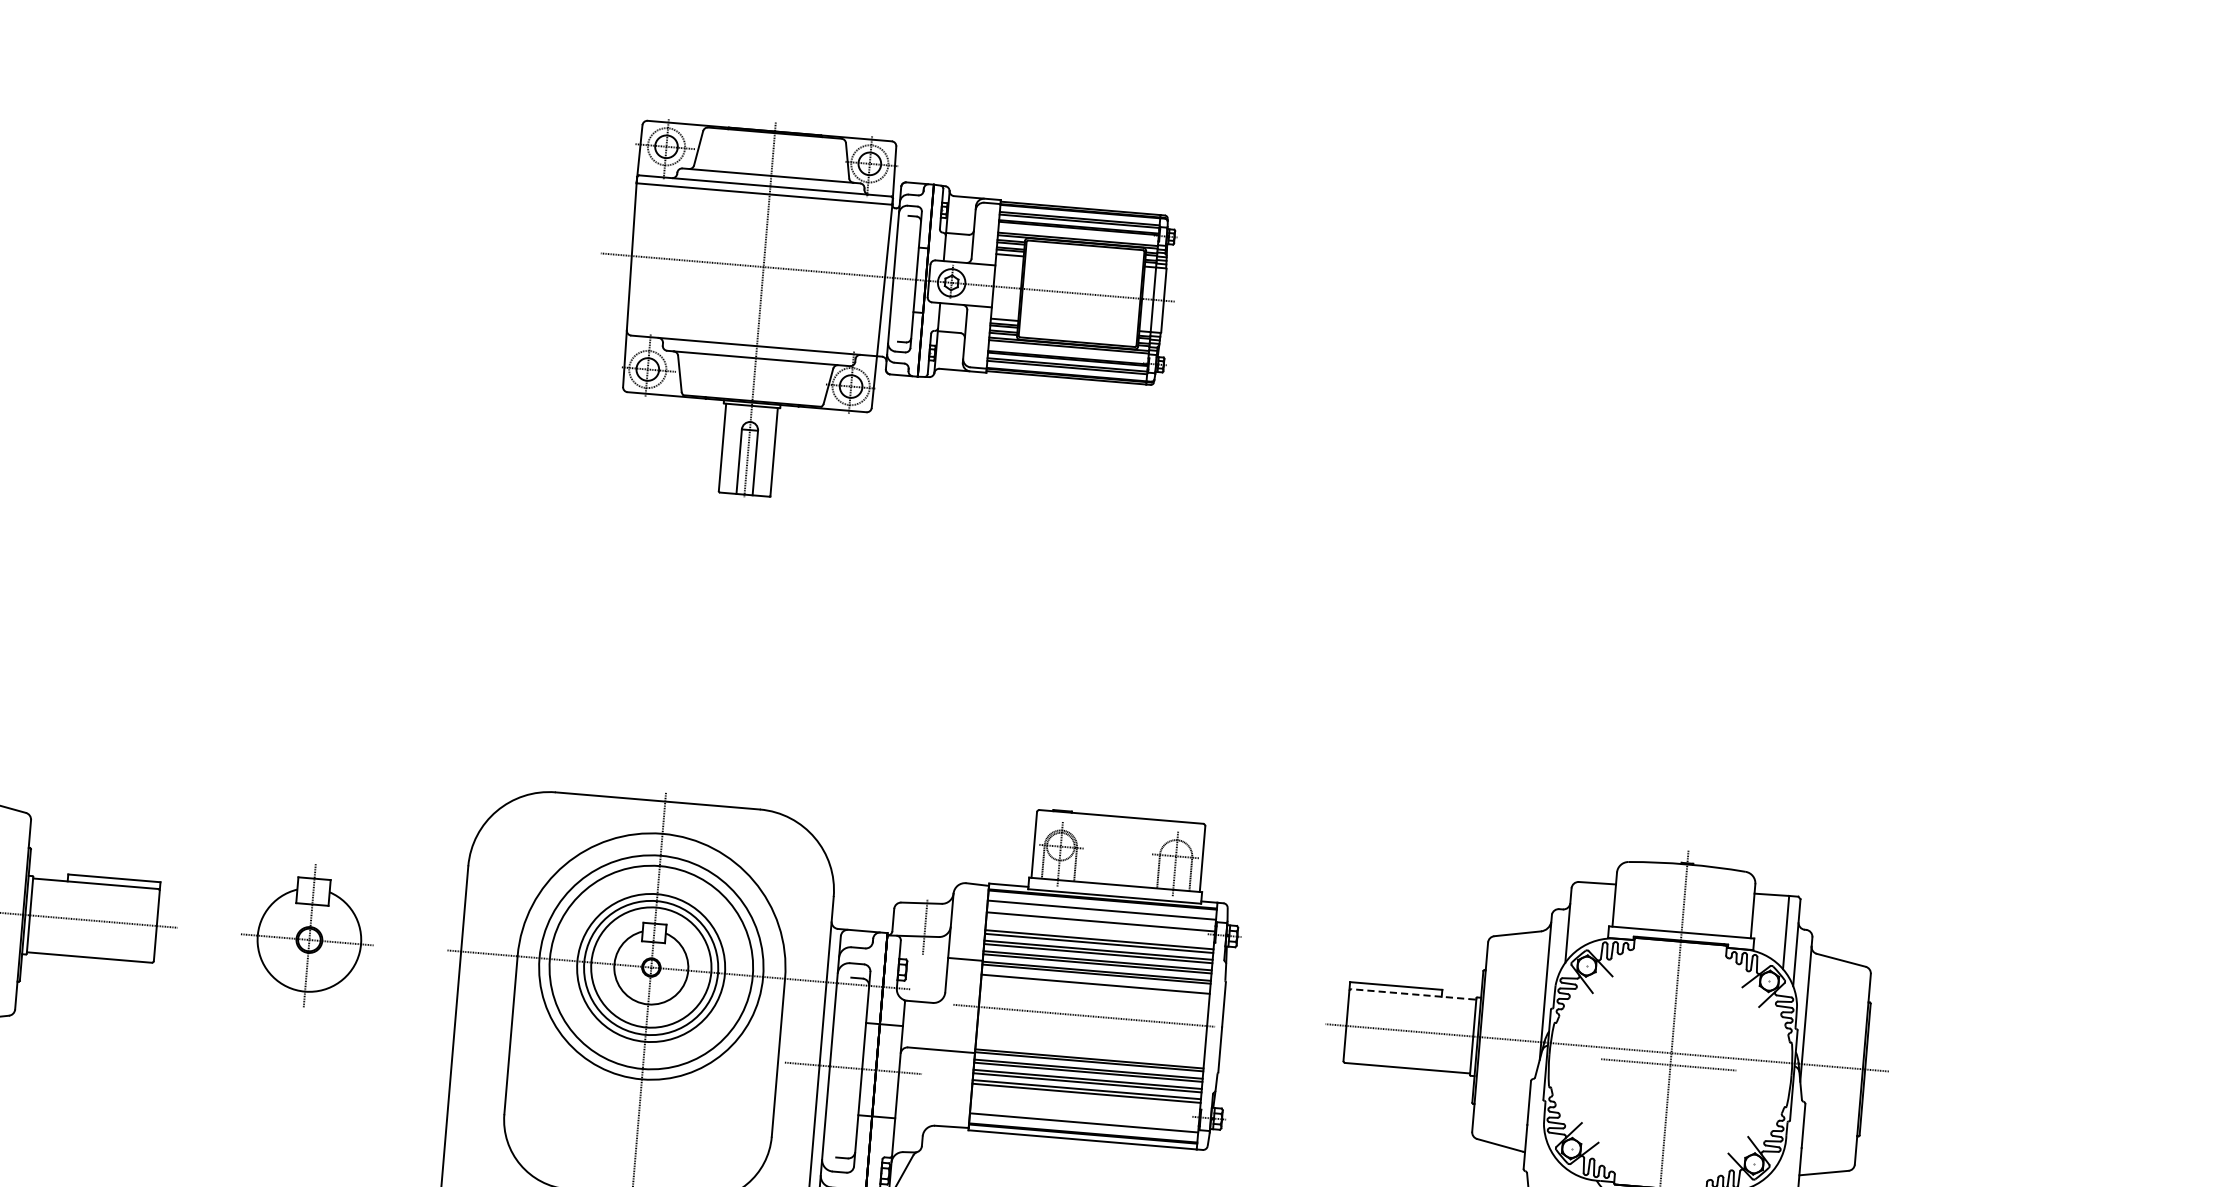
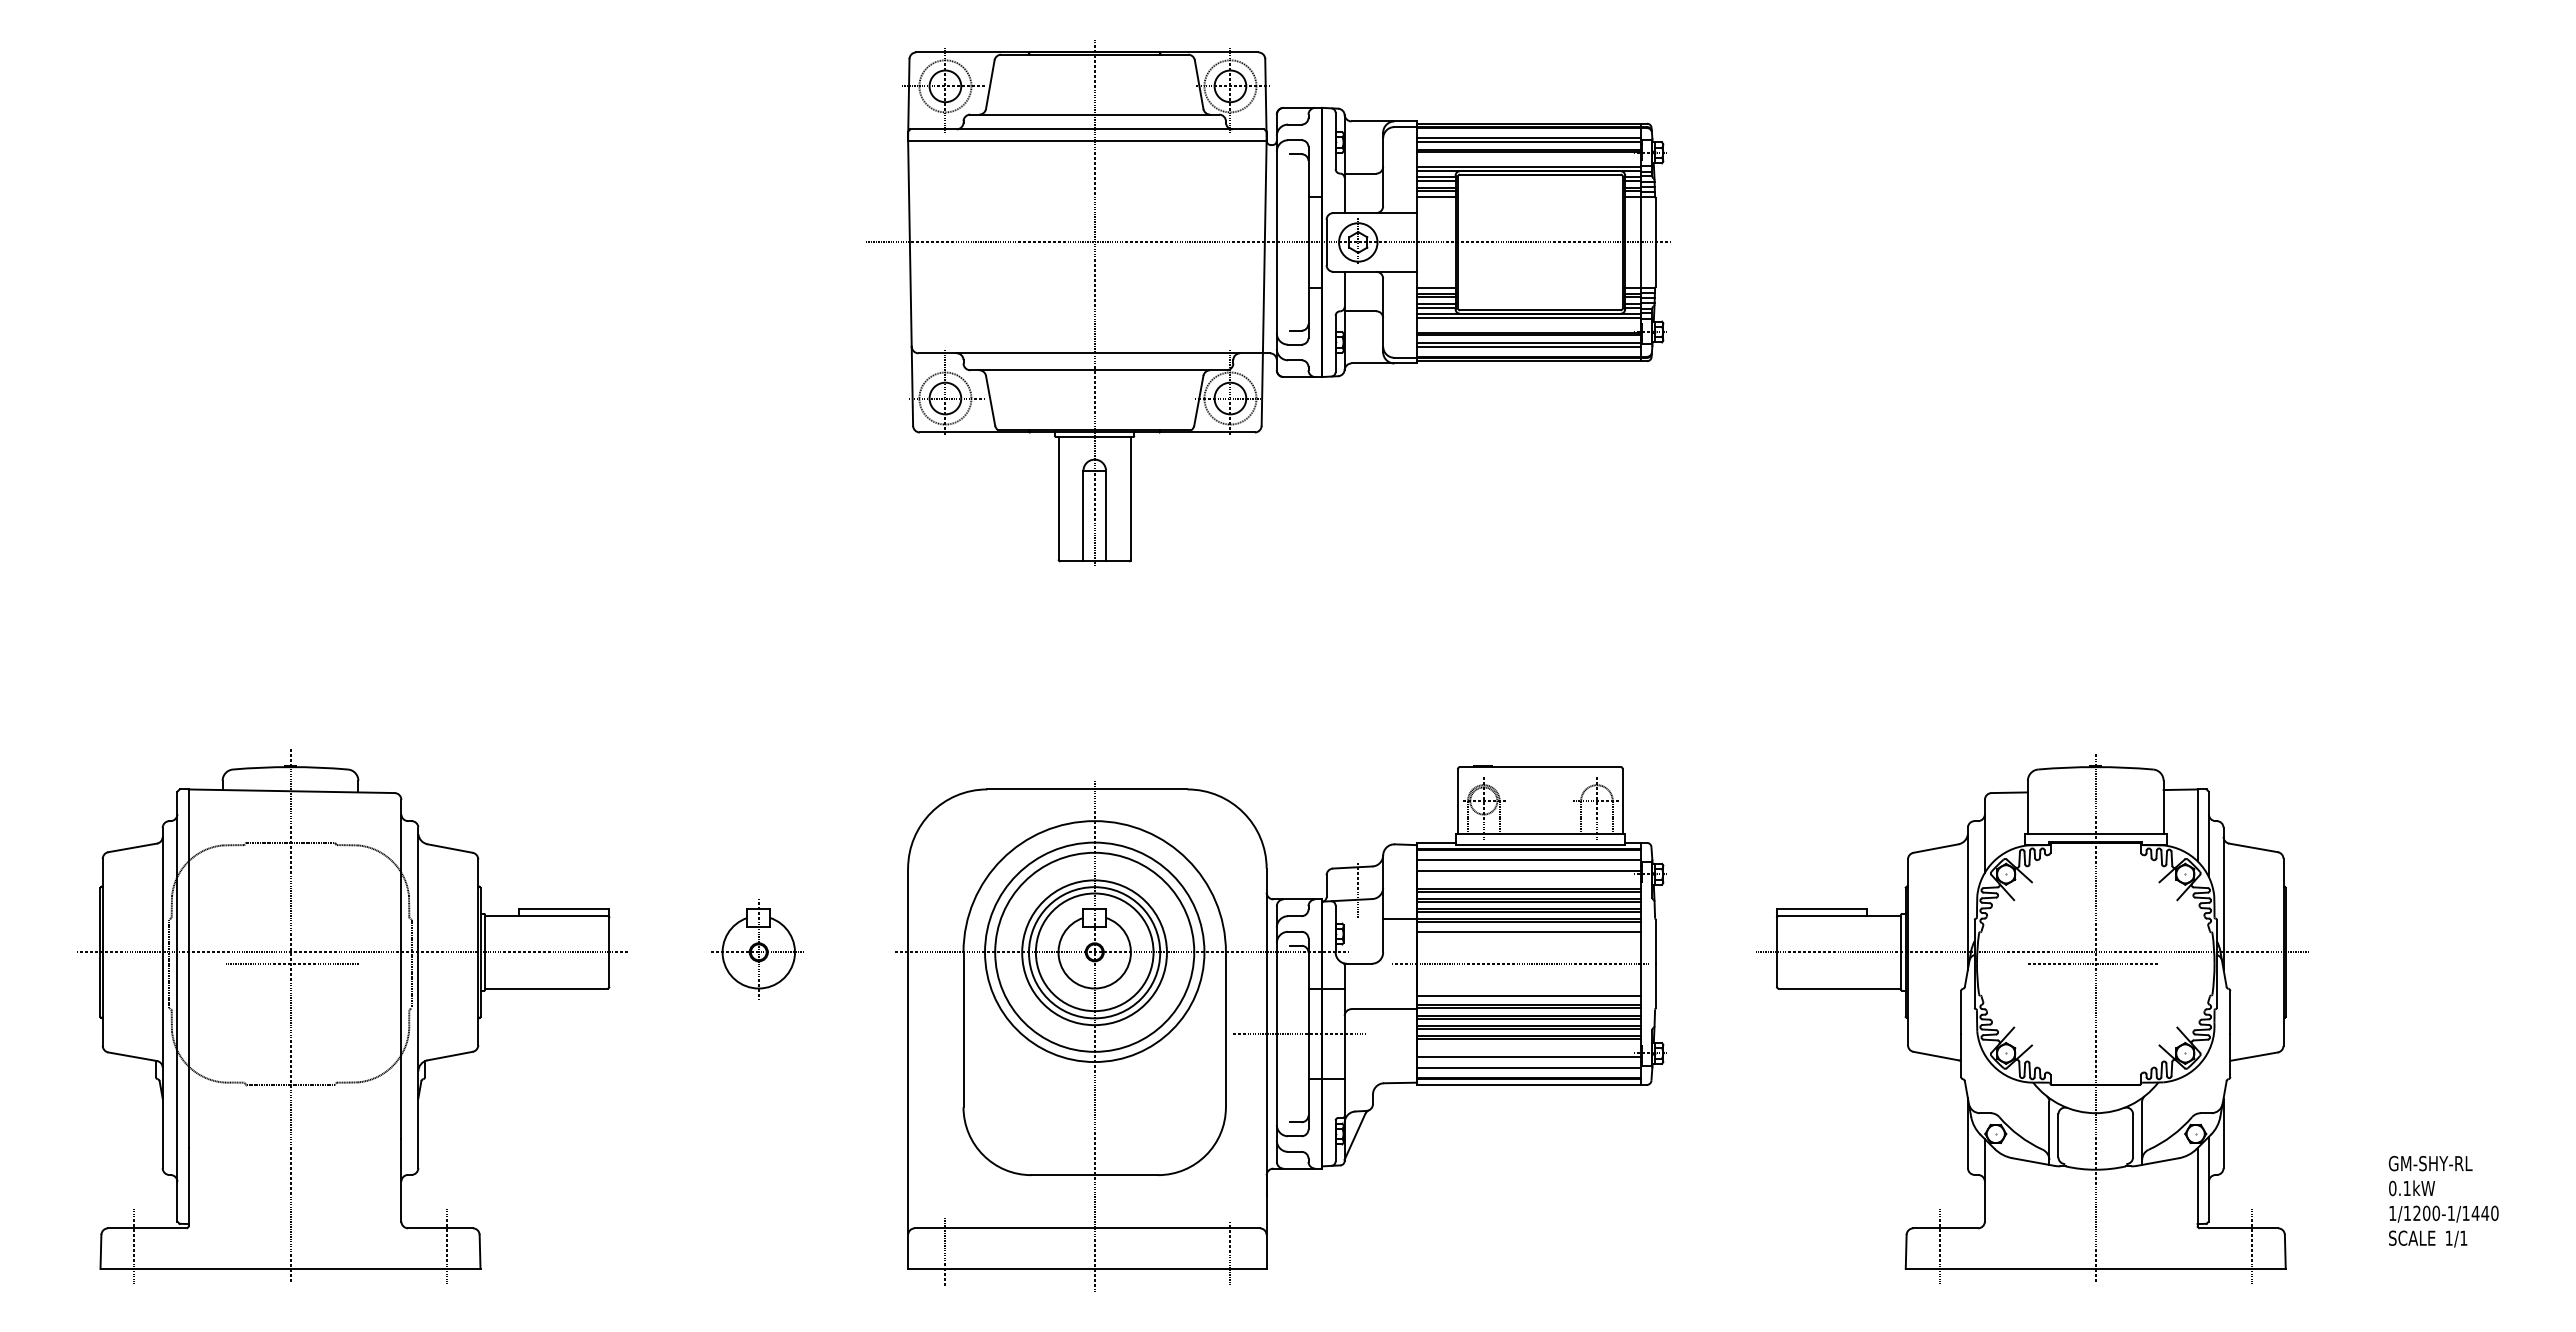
part: (884, 320) -> (1268, 302), size x1.43
part: (307, 935) -> (757, 949), size x0.71
line: (1413, 994) -> (1839, 916), dashed -> solid
line: (1090, 1048) -> (1529, 995), added
line: (1085, 1110) -> (1529, 1056), added

